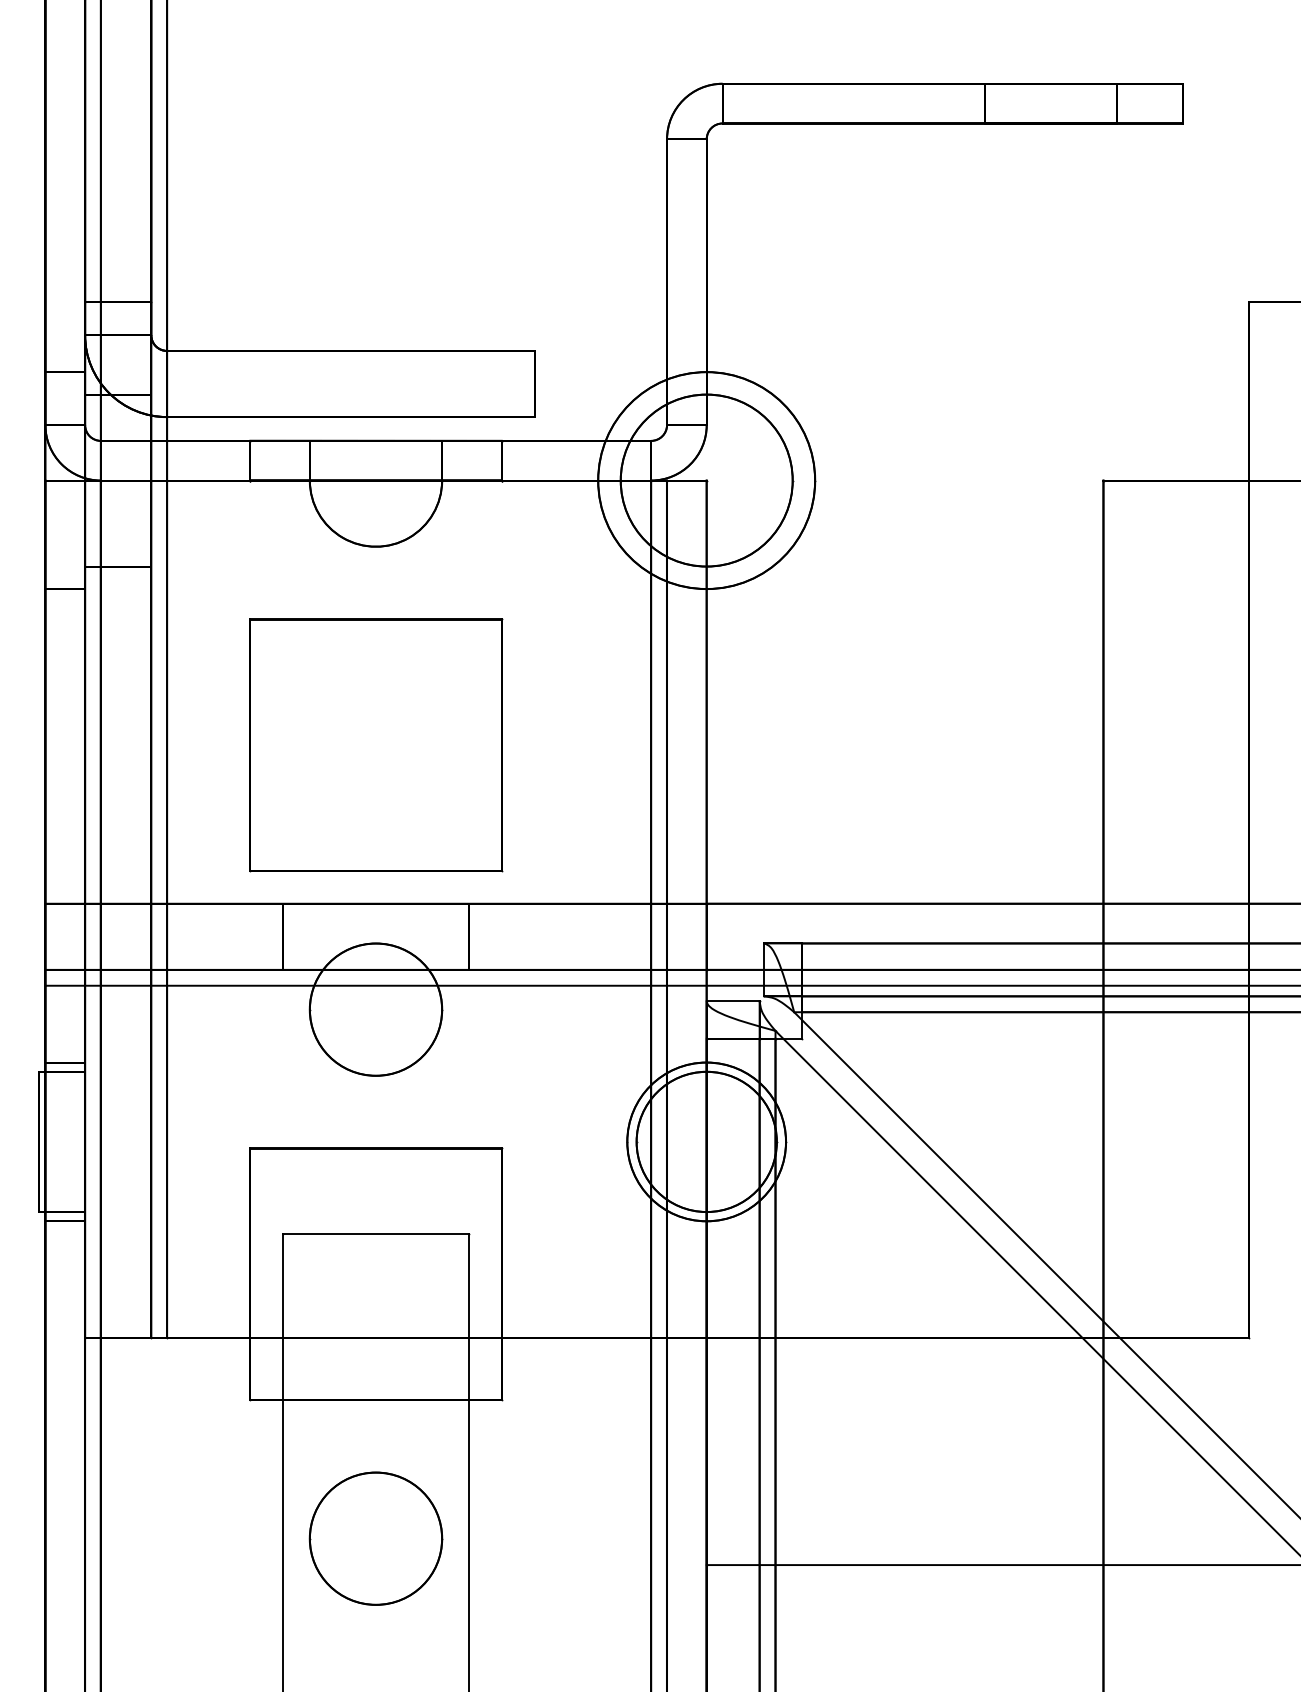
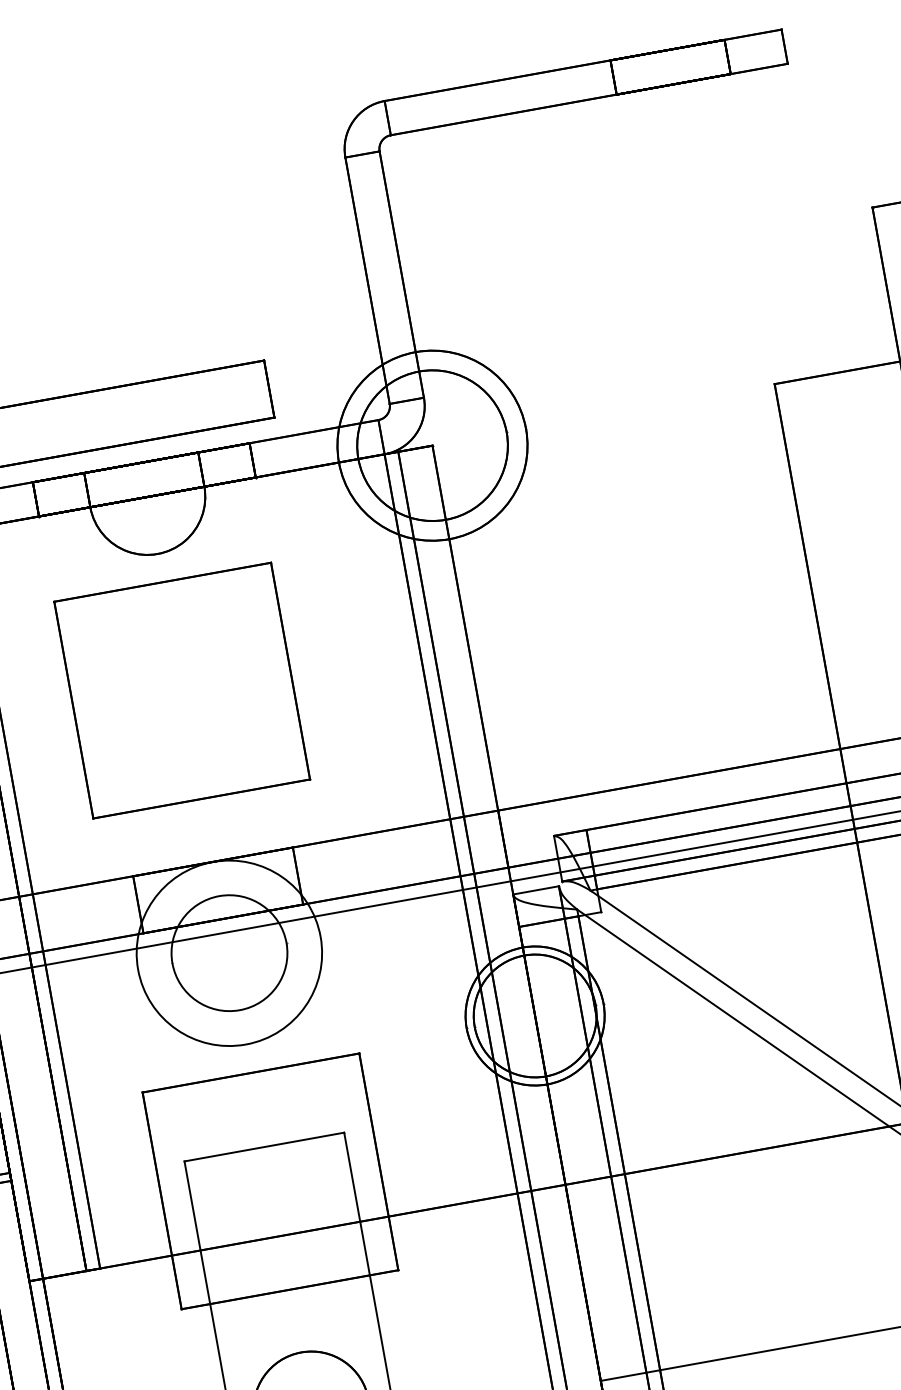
part: (376, 745) -> (182, 690), moved
circle: (375, 1009) -> (228, 953), size x1.6

